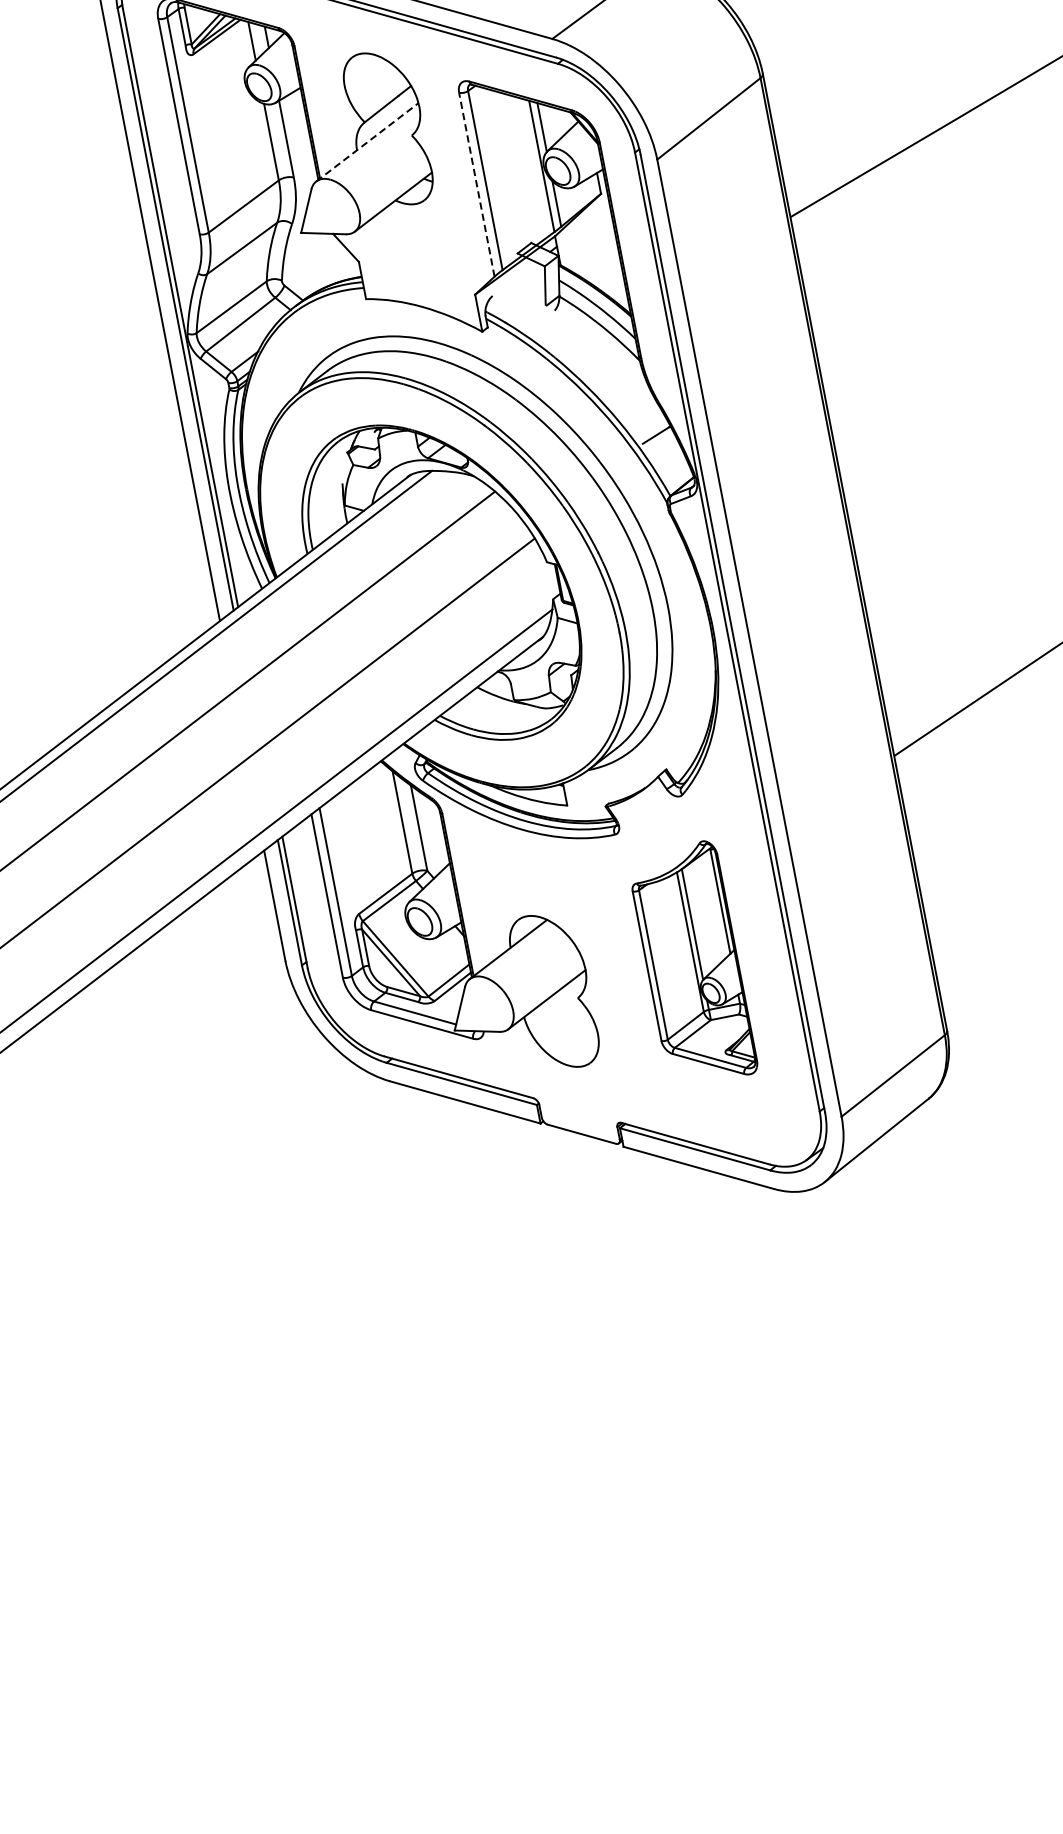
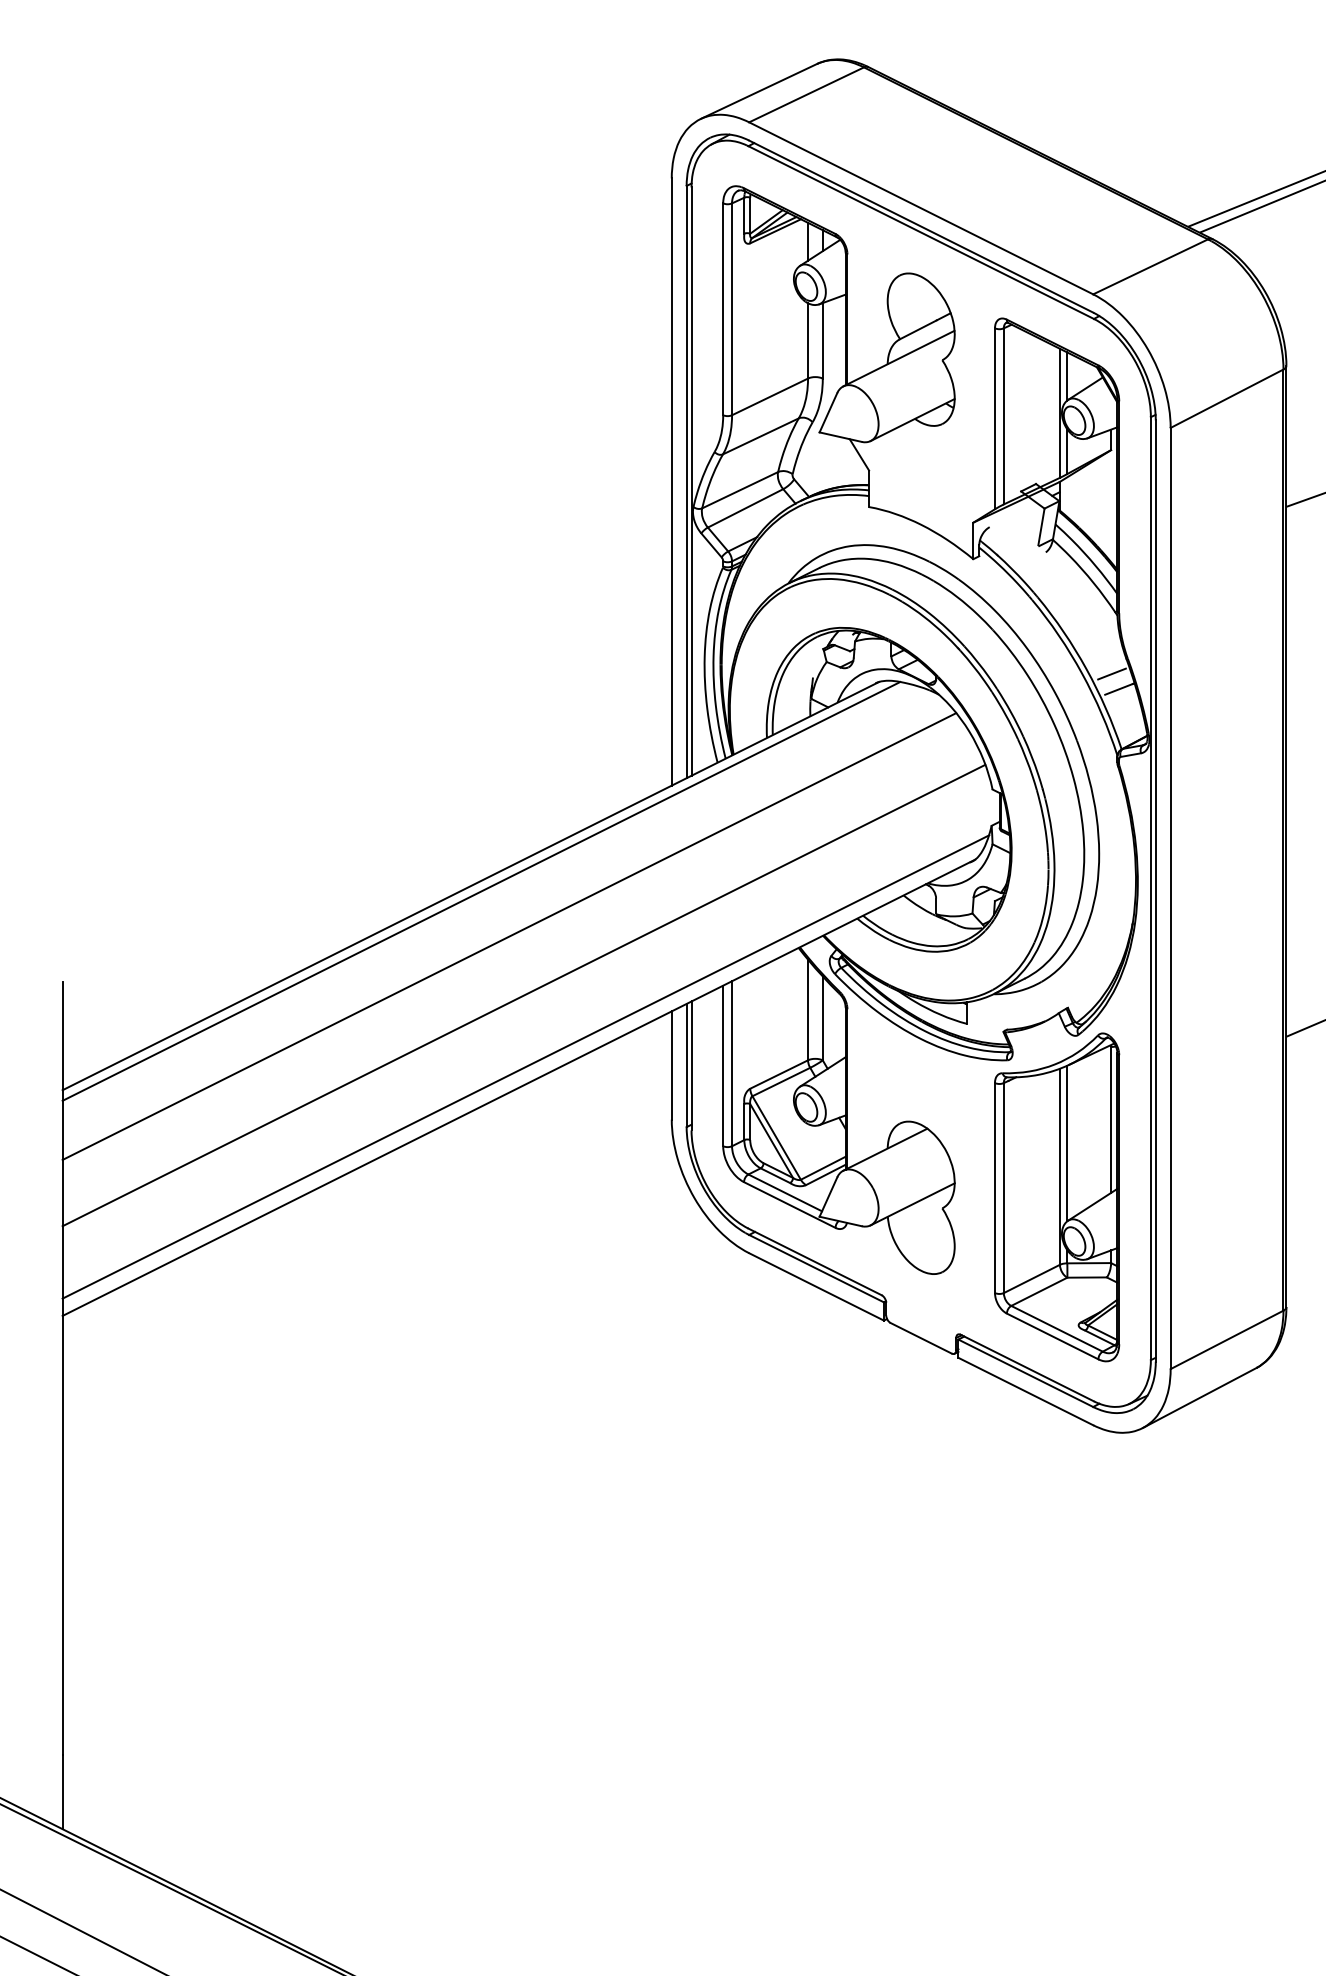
line: (367, 142) -> (899, 358), dashed -> solid
line: (476, 184) -> (994, 418), dashed -> solid
line: (645, 420) -> (1111, 673), added
part: (692, 964) -> (1057, 1197), size x1.43

